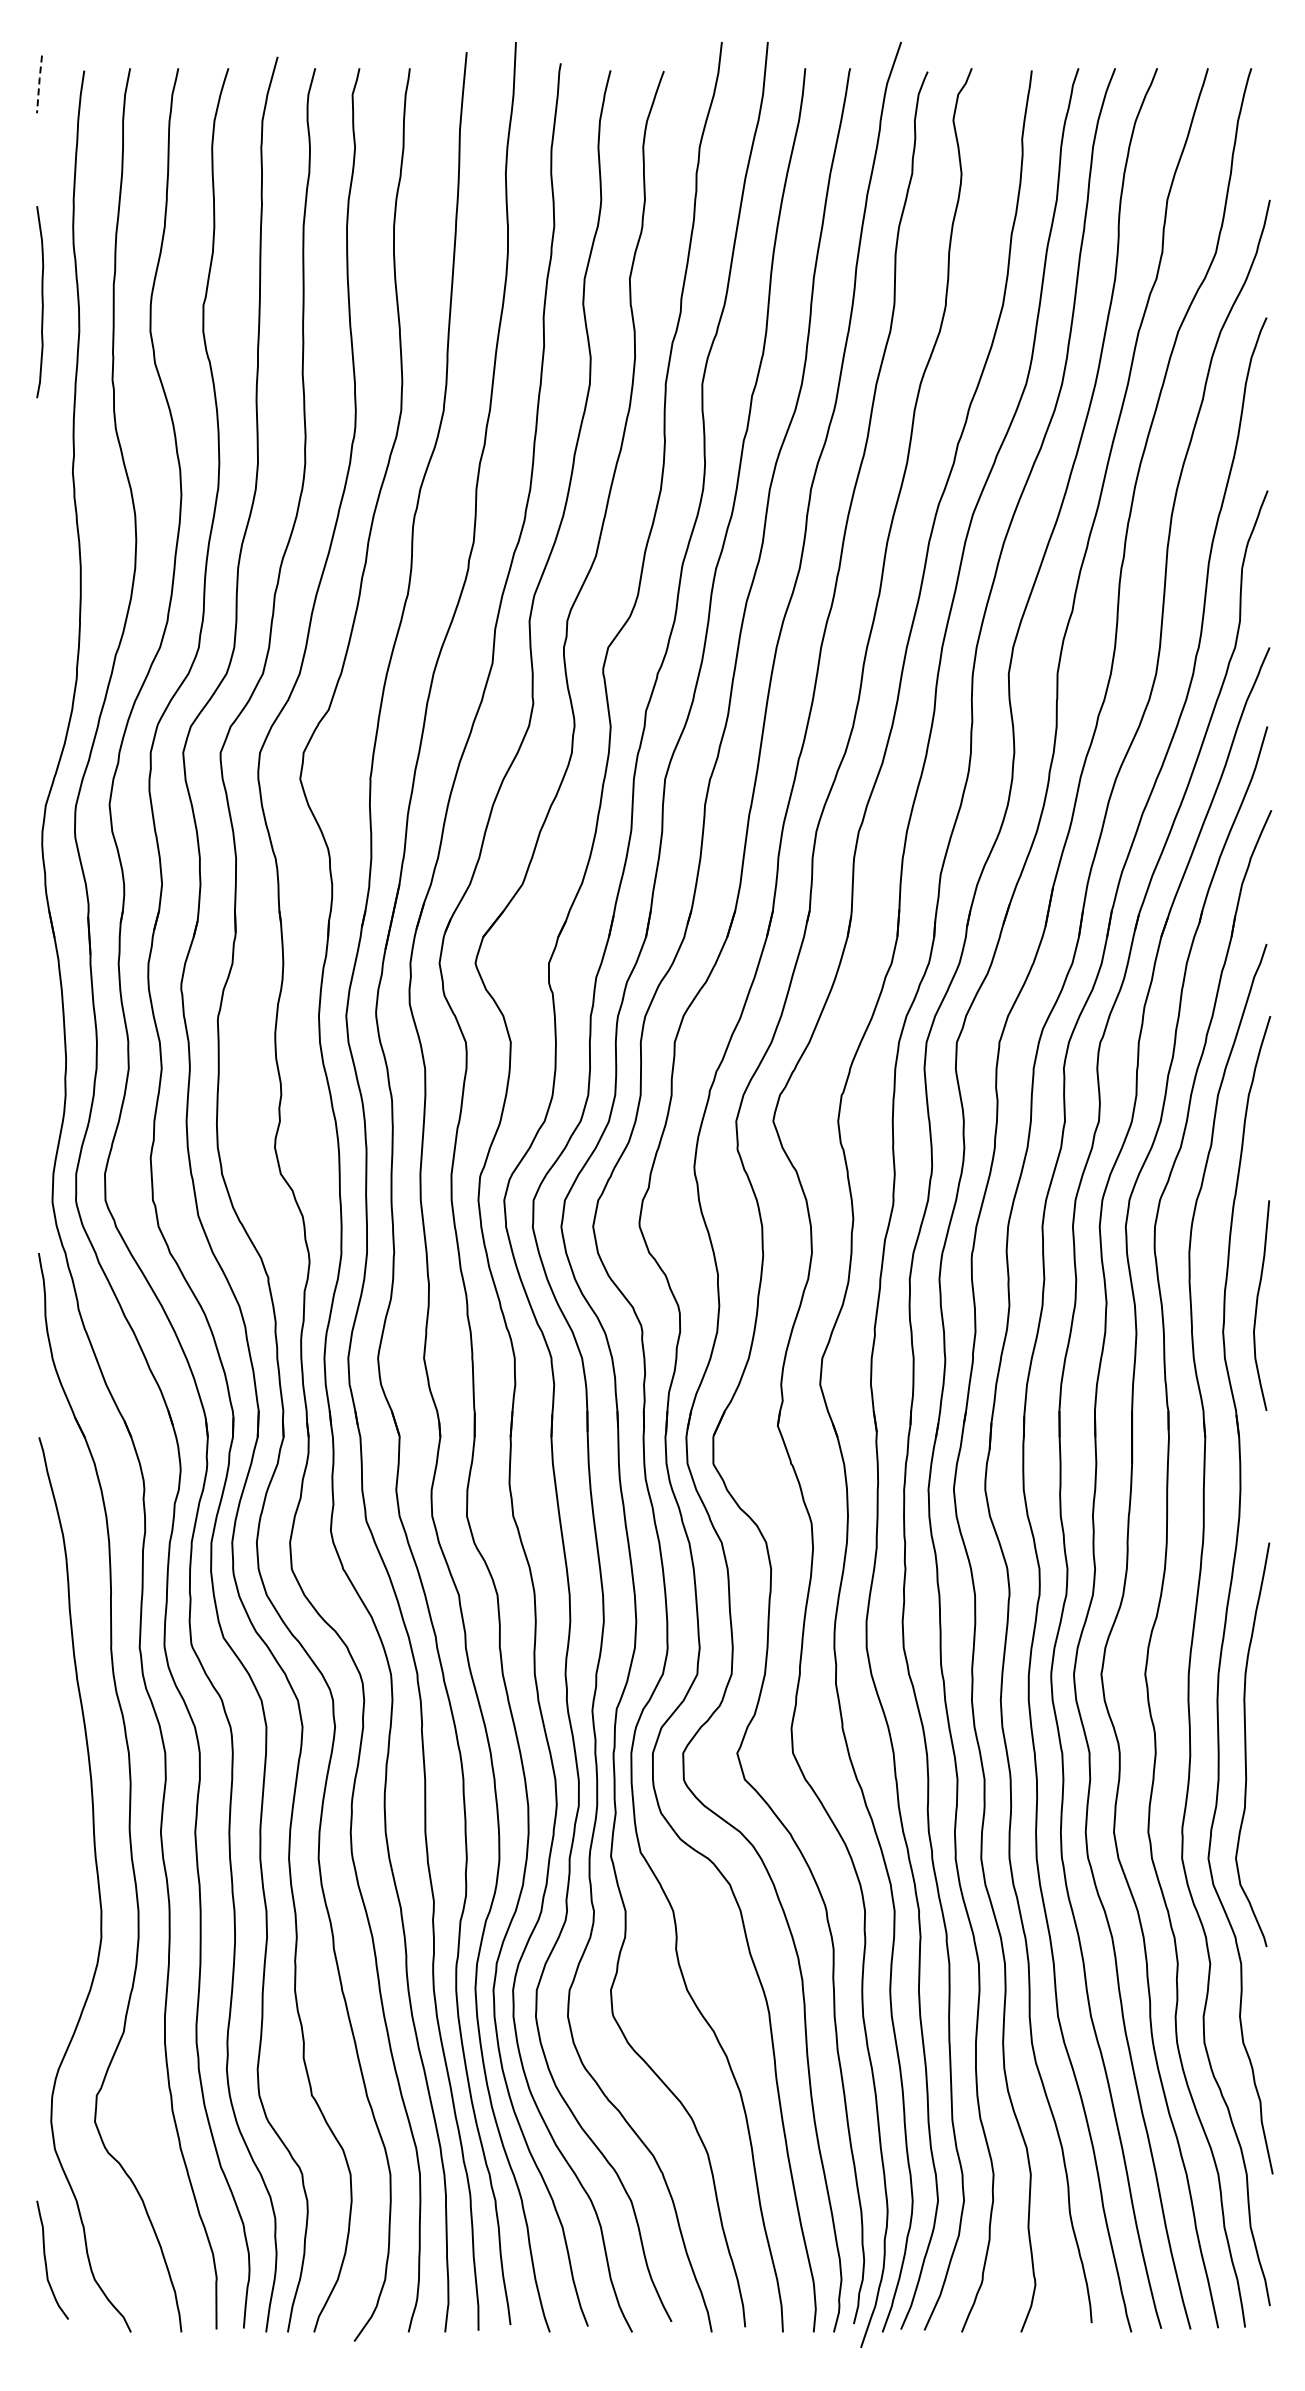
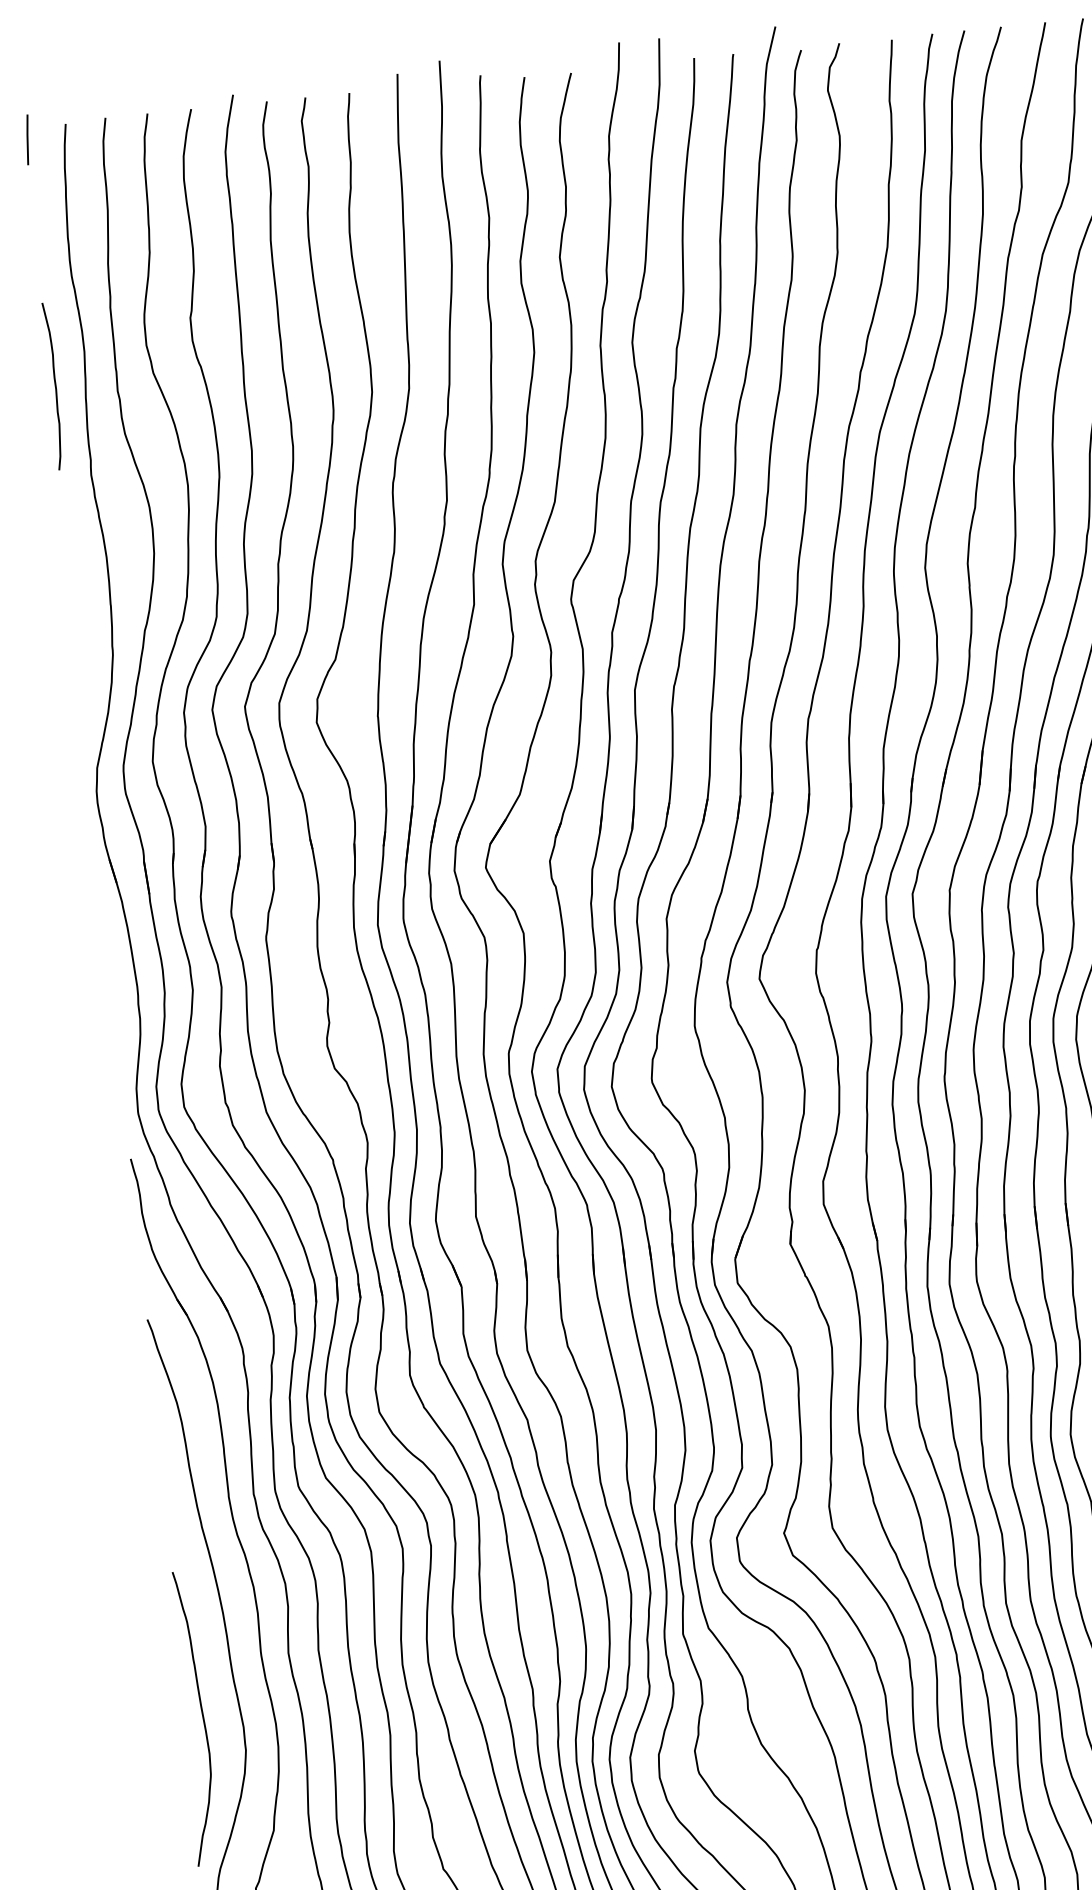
line: (39, 83) -> (27, 139), dashed -> solid
curve: (41, 302) -> (54, 386), moved
curve: (55, 1895) -> (202, 1717), added

